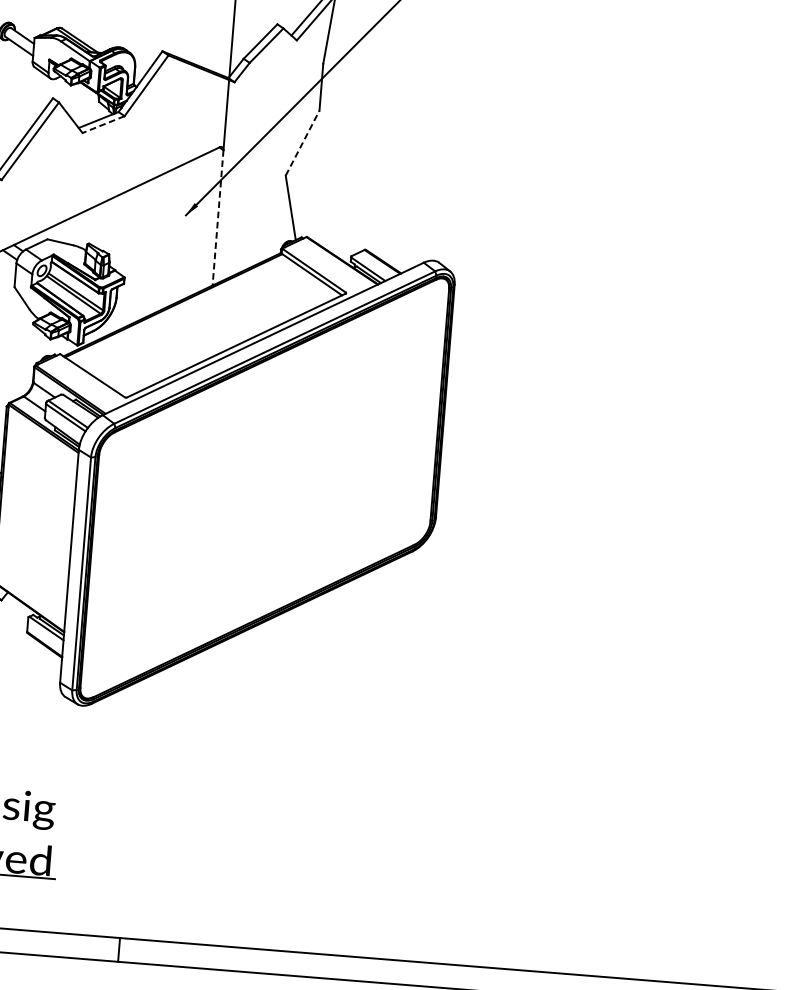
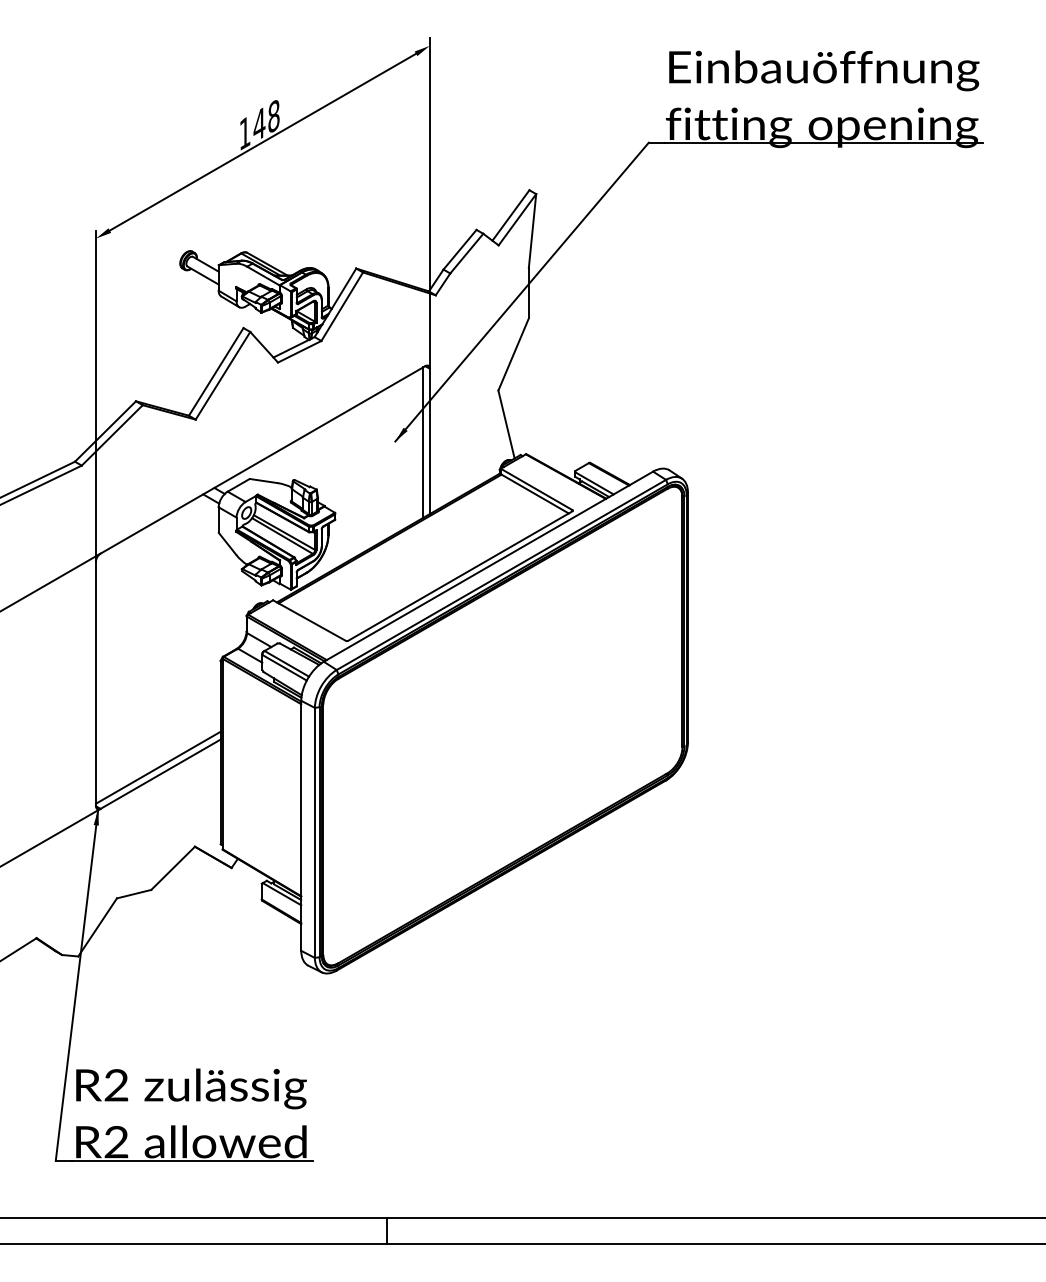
line: (103, 125) -> (299, 352), dashed -> solid
line: (302, 143) -> (513, 354), dashed -> solid
line: (217, 217) -> (429, 441), dashed -> solid
line: (212, 218) -> (423, 442), added

